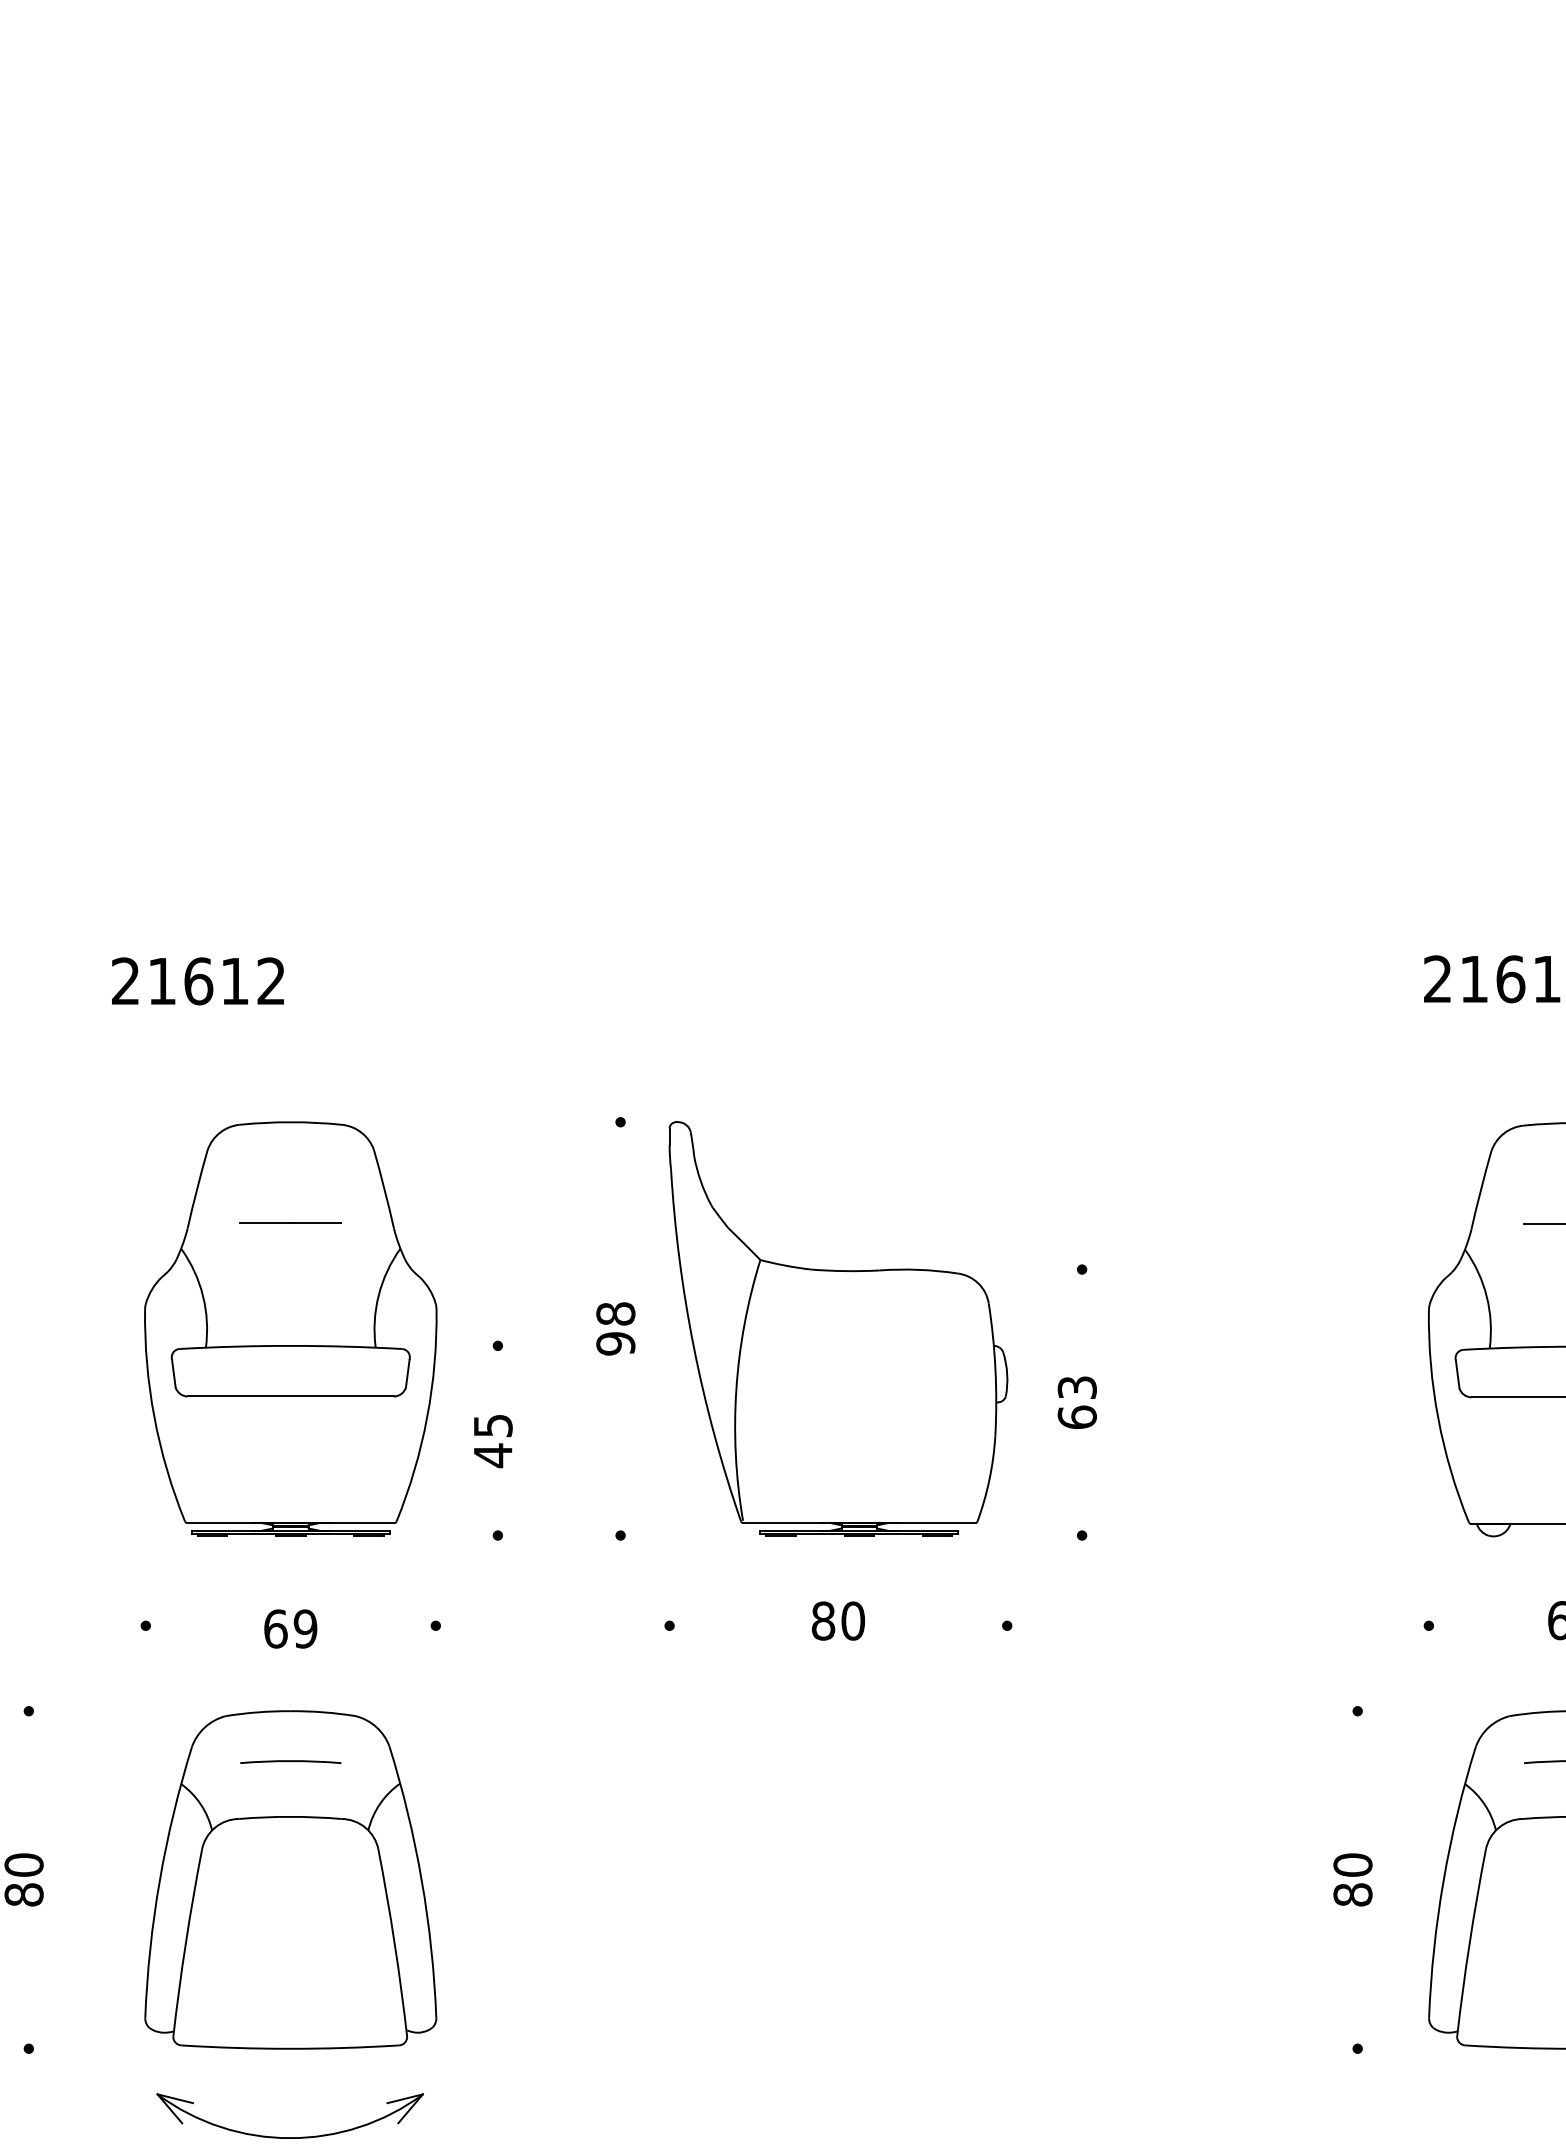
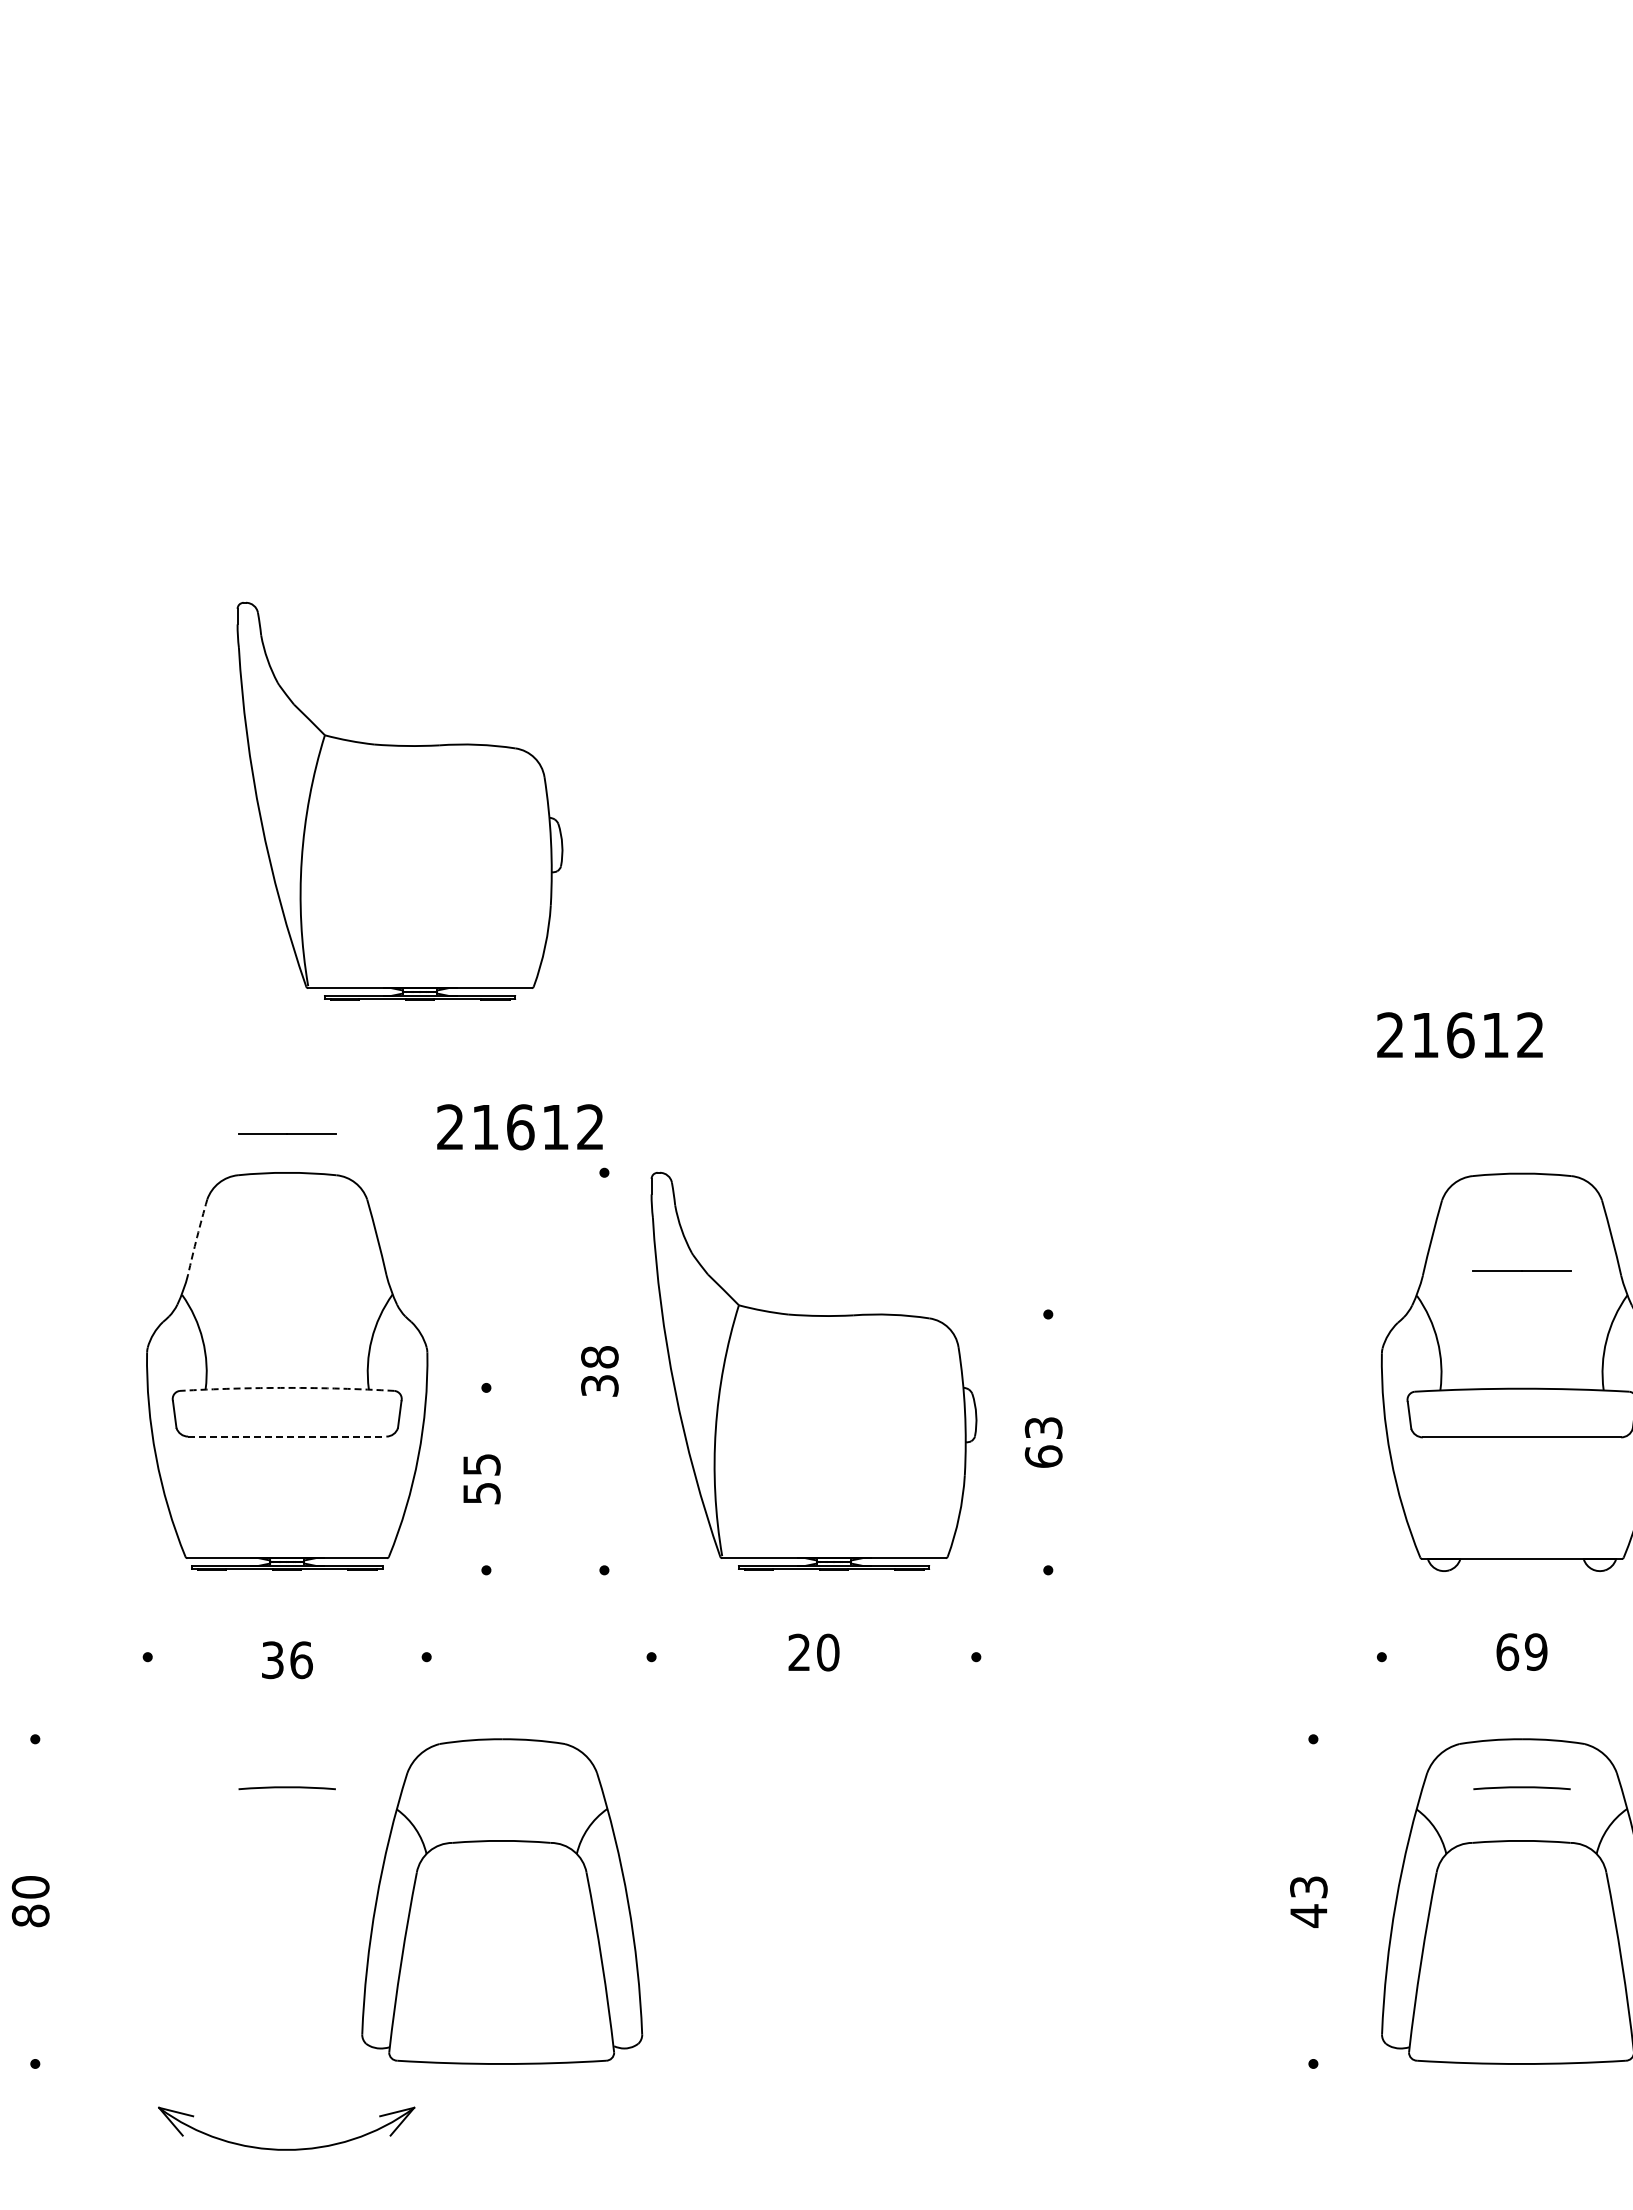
part: (407, 735) -> (399, 800), added
text: (197, 981) -> (519, 1127), moved
arc: (197, 1189) -> (197, 1237), solid -> dashed
line: (291, 1222) -> (287, 1133), moved
text: (615, 1343) -> (599, 1385), 98 -> 38
arc: (291, 1345) -> (287, 1387), solid -> dashed
line: (291, 1396) -> (287, 1436), solid -> dashed
text: (492, 1455) -> (481, 1493), 45 -> 55
text: (823, 1620) -> (799, 1652), 80 -> 20
text: (290, 1629) -> (286, 1660), 69 -> 36
part: (291, 1879) -> (502, 1901), moved
text: (1352, 1880) -> (1308, 1902), 80 -> 43

